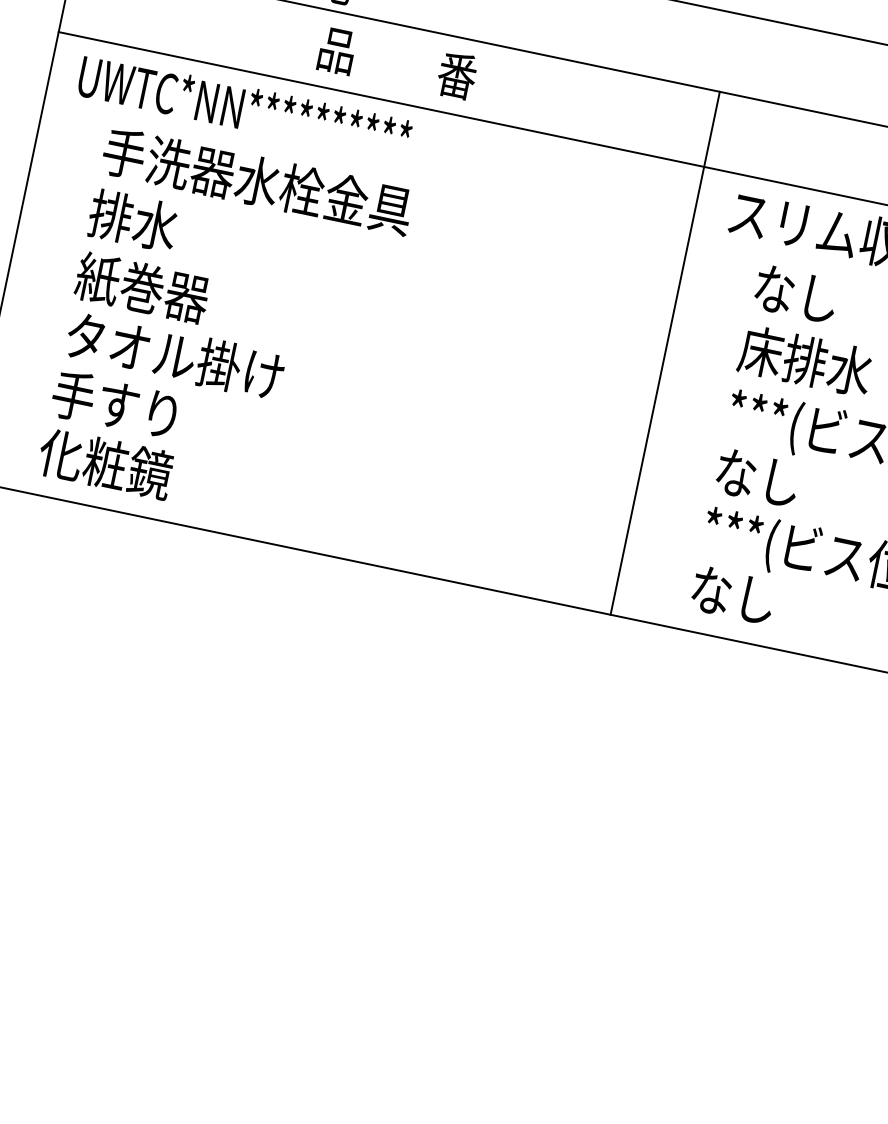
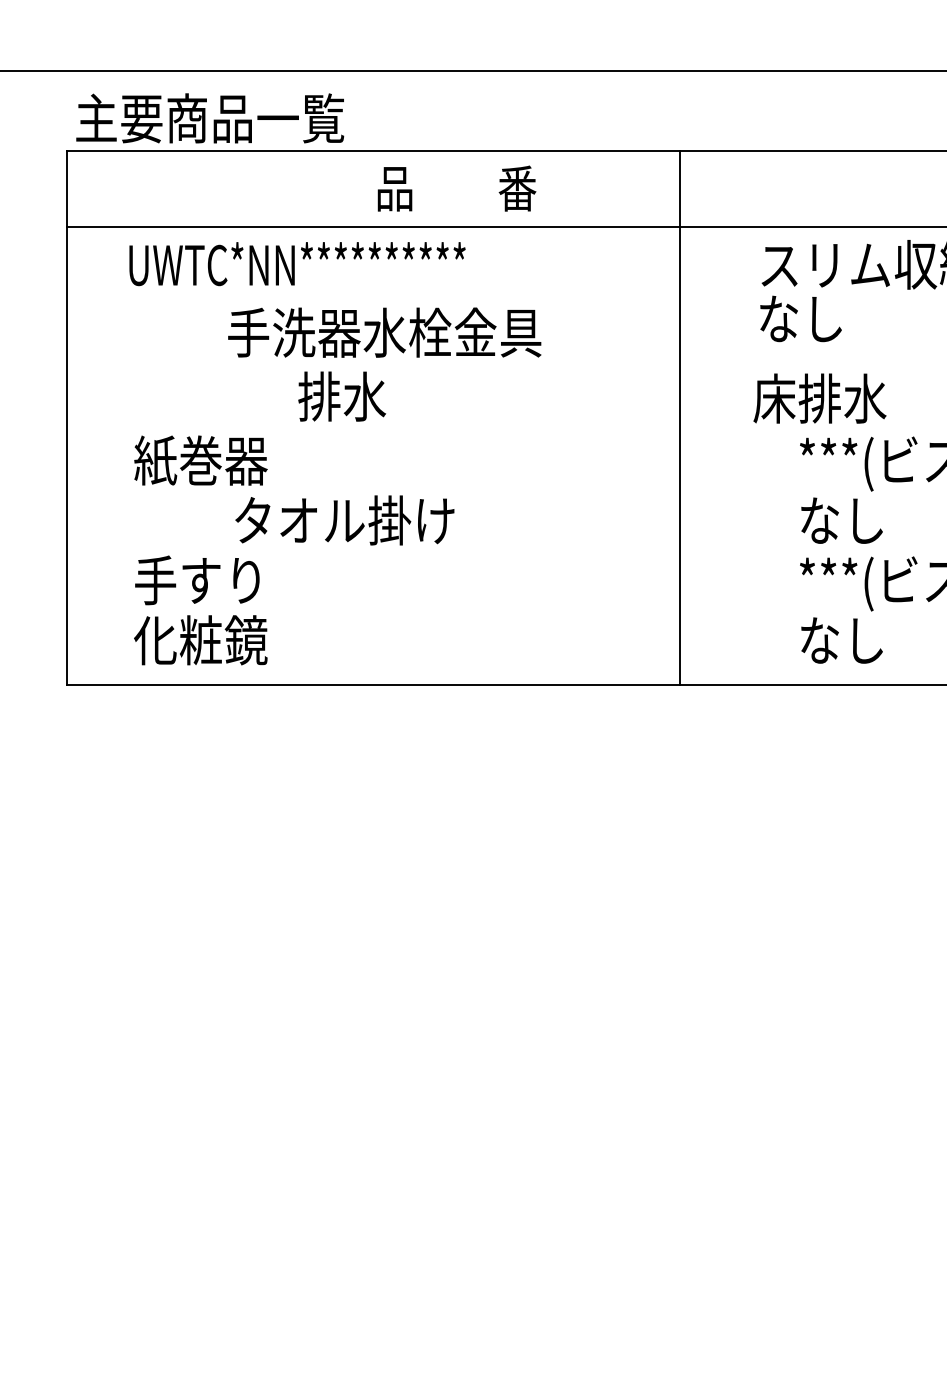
text: (397, 63) -> (456, 188), moved
text: (244, 108) -> (297, 264), moved
text: (257, 181) -> (384, 332), moved
text: (133, 220) -> (342, 396), moved
text: (795, 293) -> (800, 318), moved
line: (664, 352) -> (679, 417), moved
text: (174, 355) -> (344, 520), moved
text: (805, 360) -> (819, 398), moved

